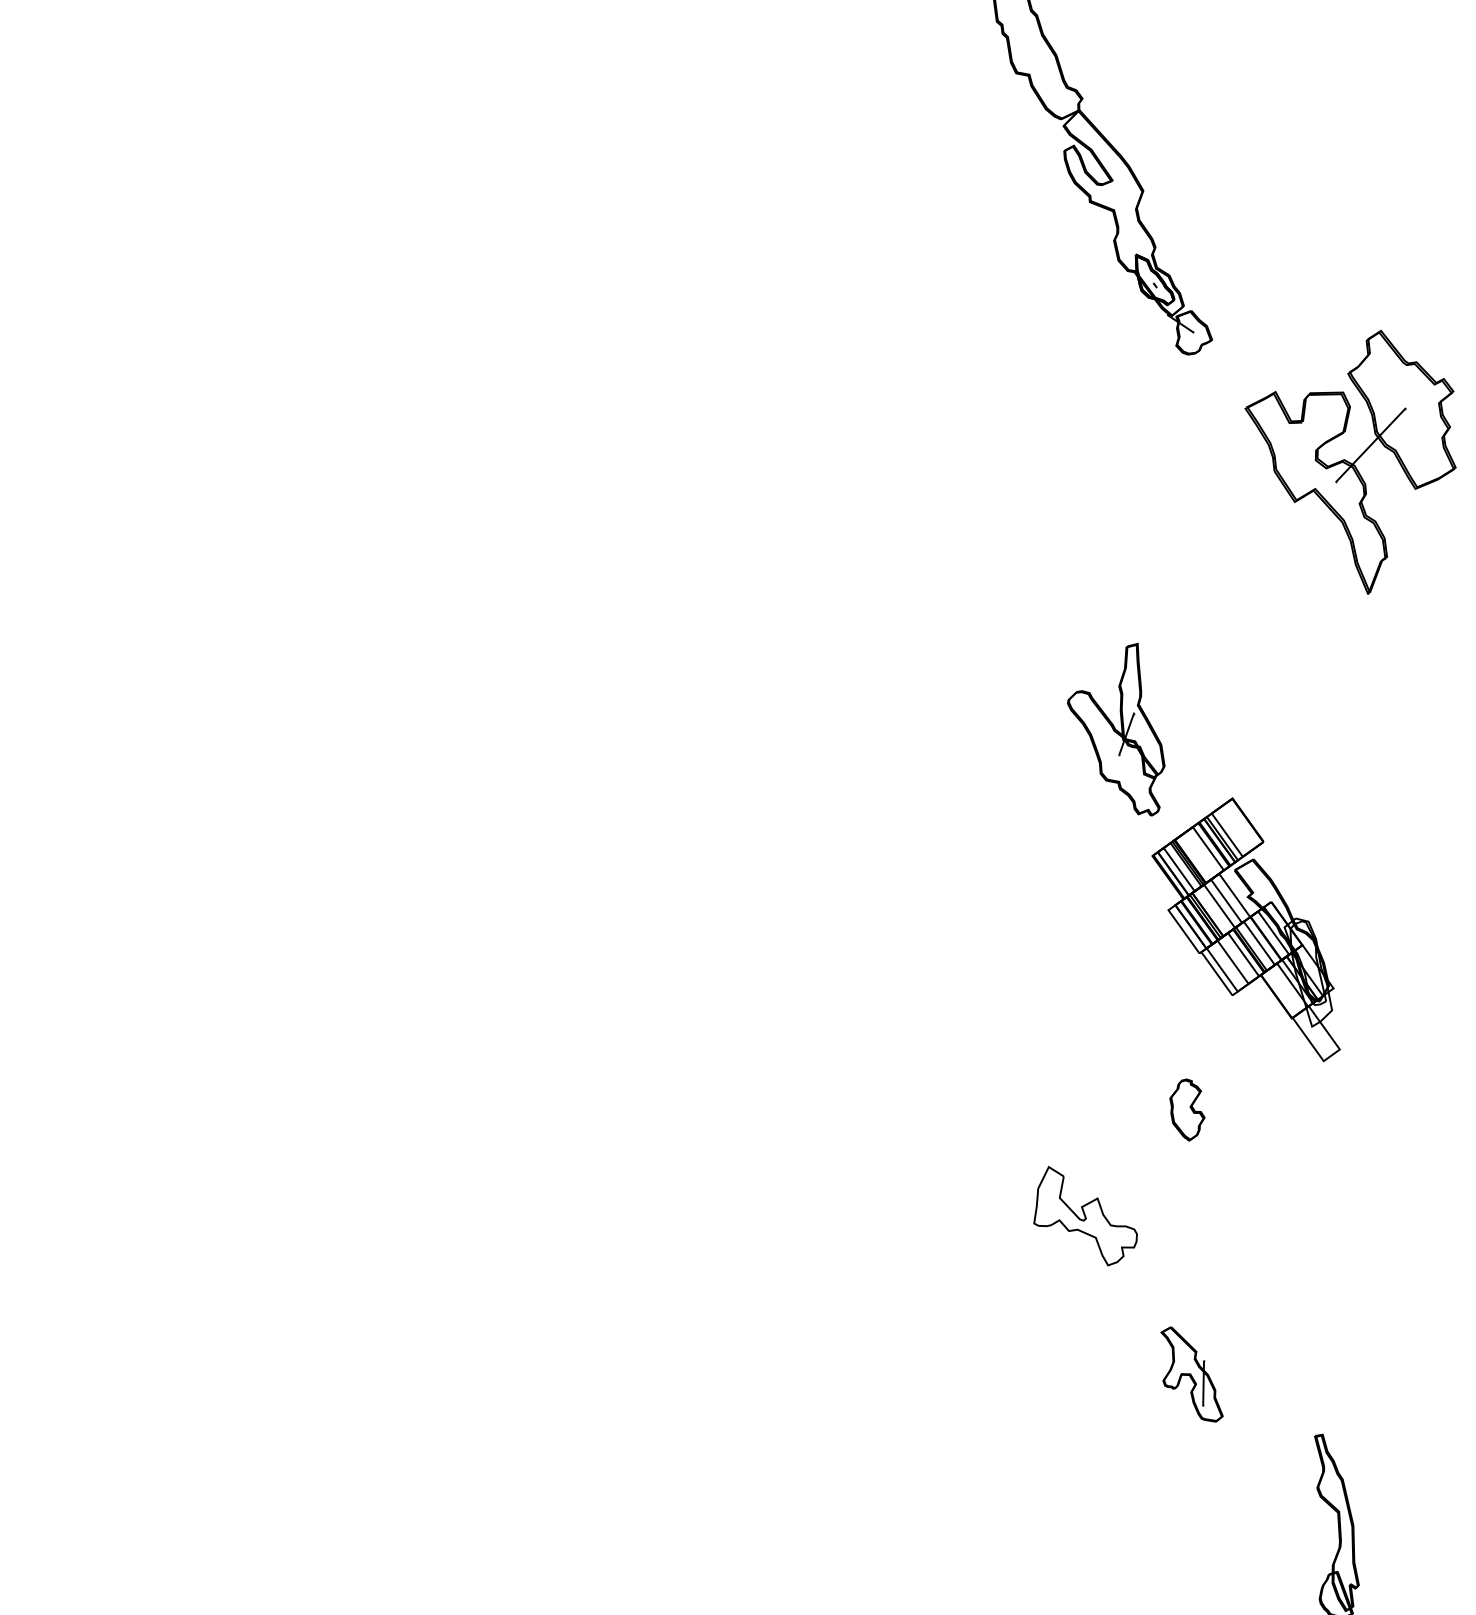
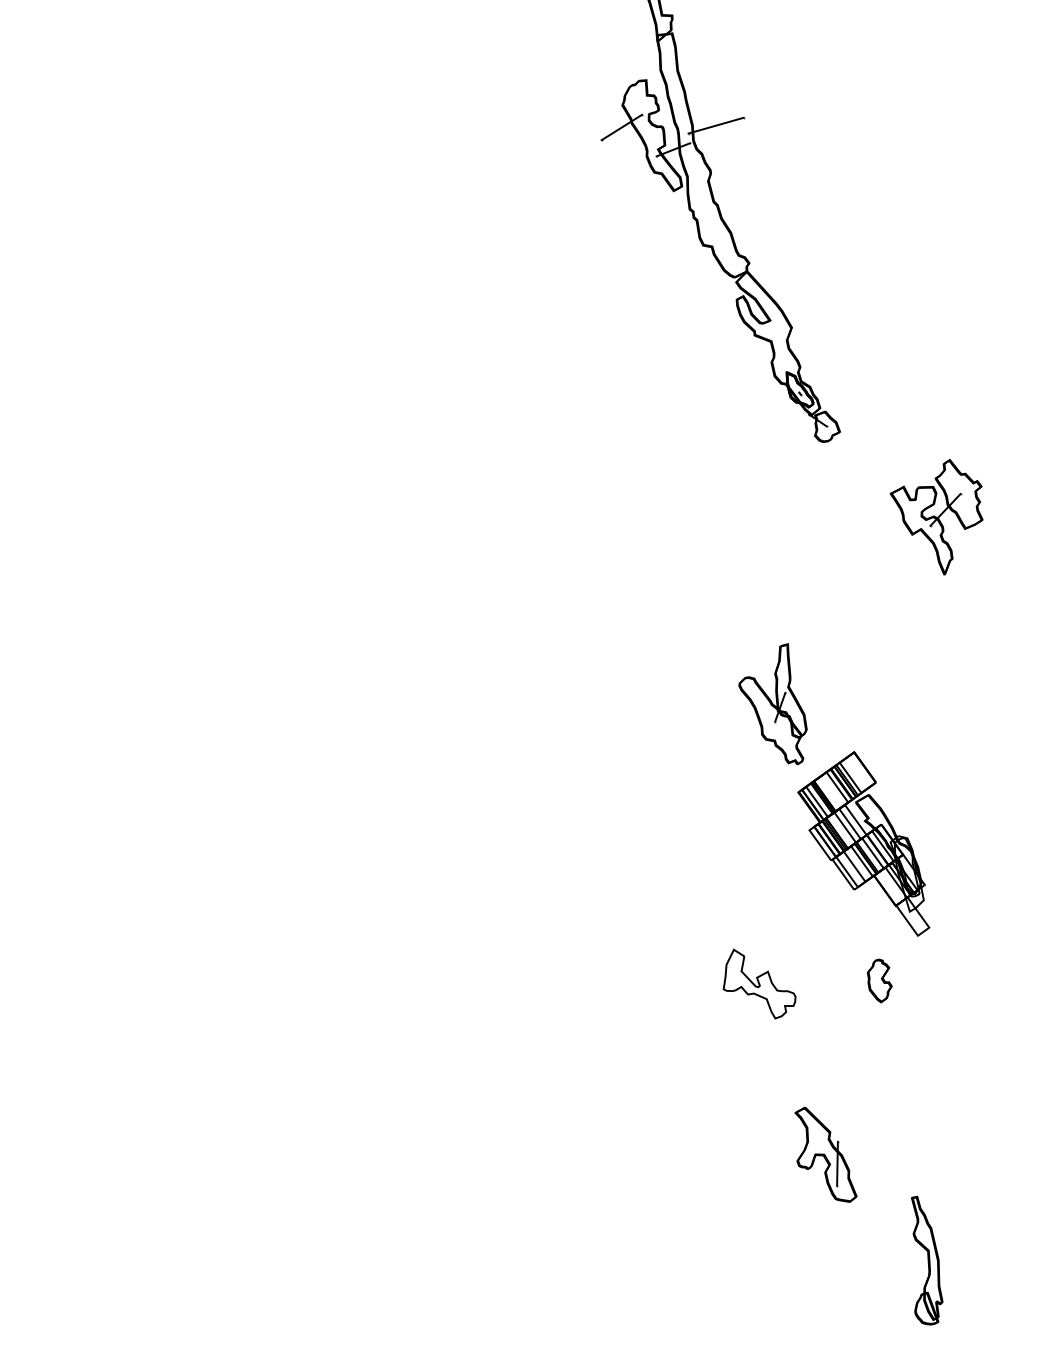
part: (1350, 462) -> (936, 517), size x0.62
part: (1187, 1109) -> (879, 980), moved
part: (1085, 1215) -> (759, 983), moved
part: (1191, 1374) -> (825, 1154), size x1.43

